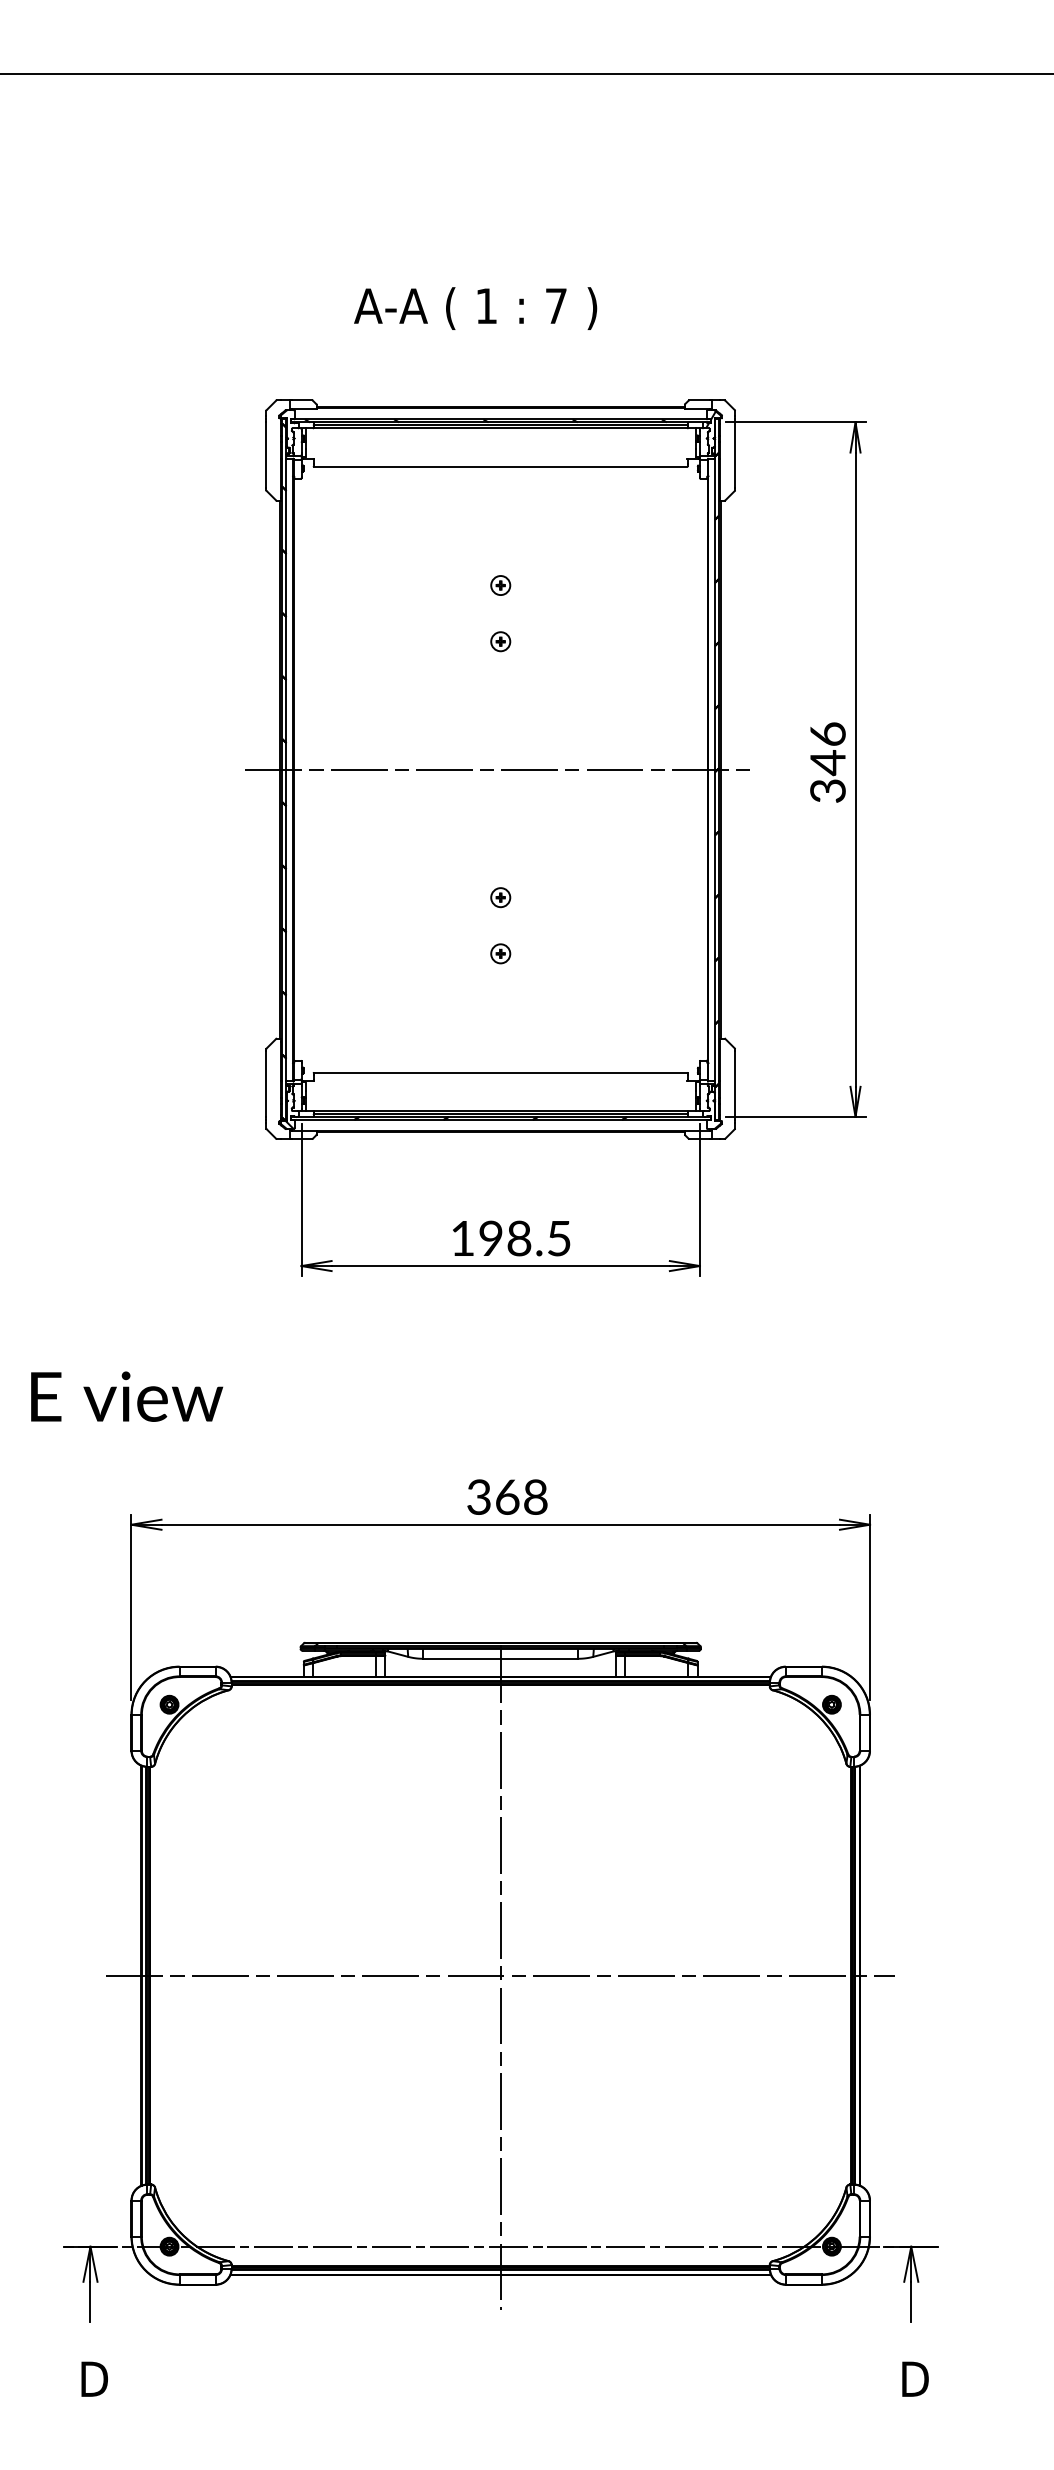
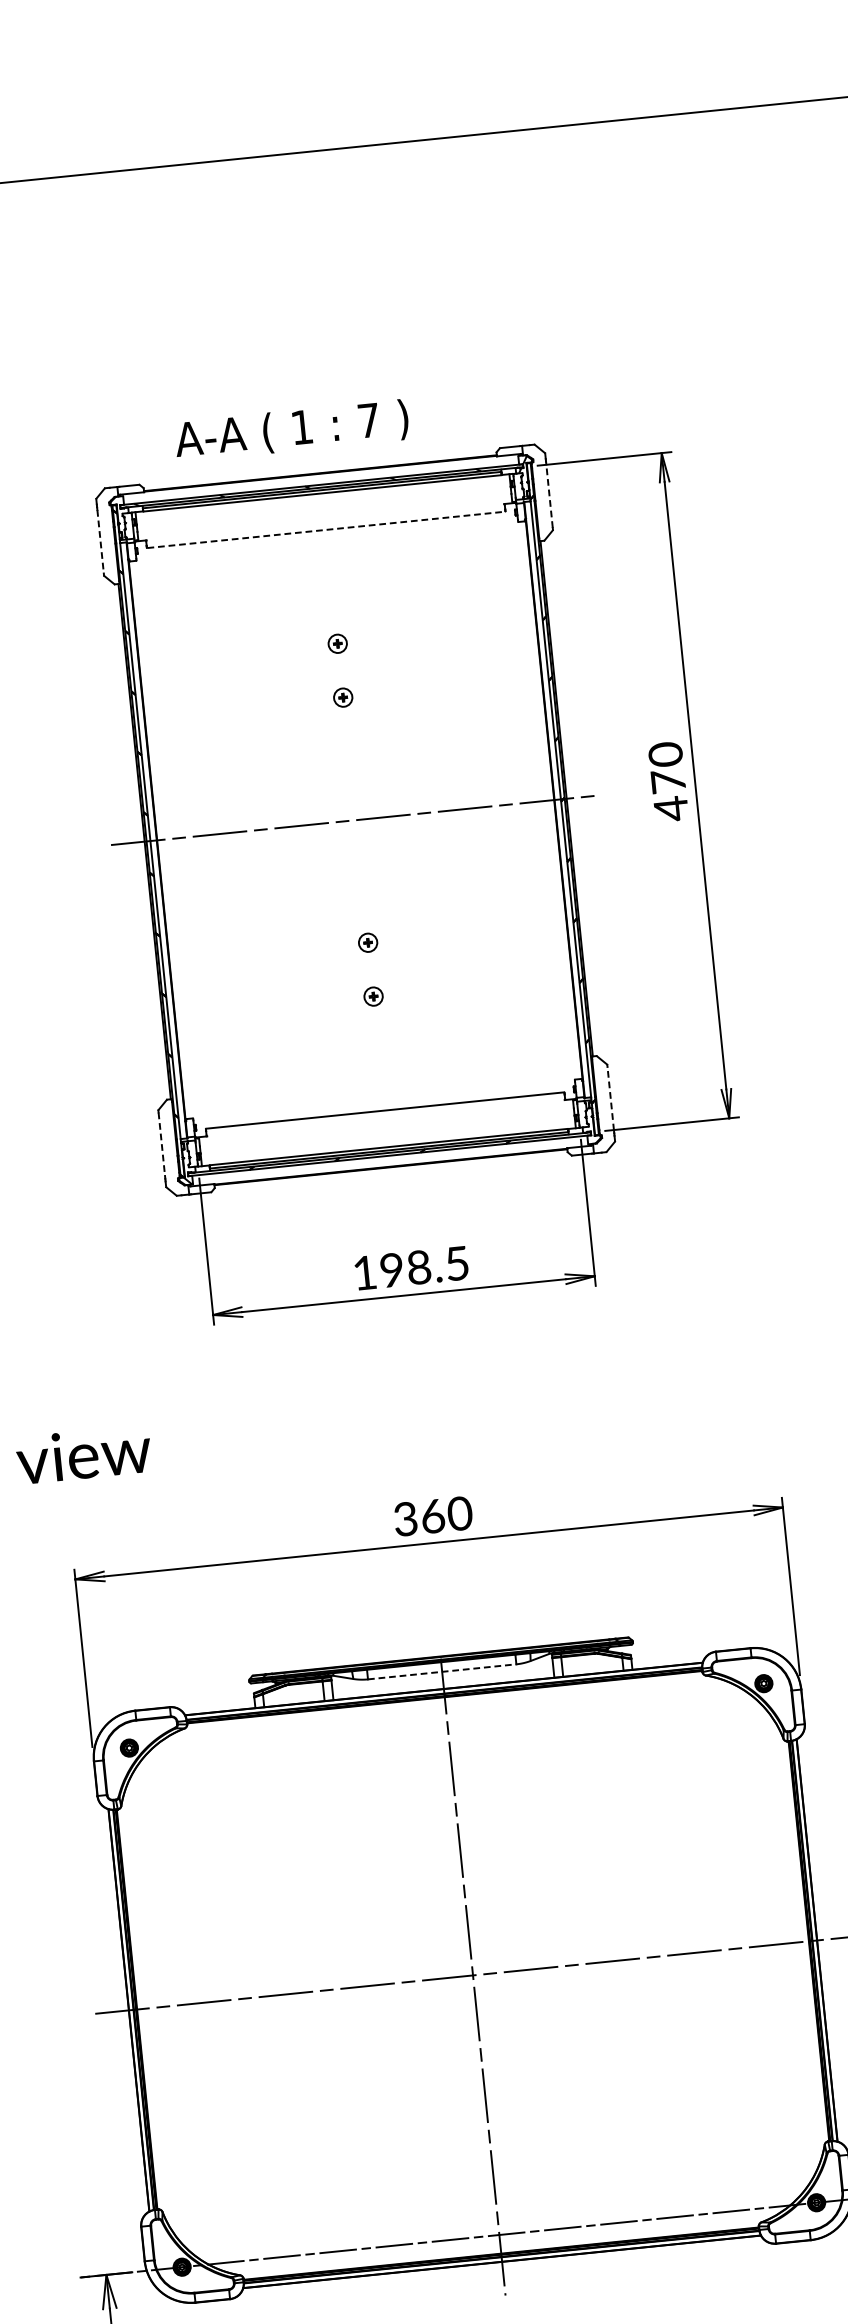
text: (475, 308) -> (291, 430), moved
line: (735, 454) -> (549, 495), solid -> dashed
line: (266, 455) -> (100, 542), solid -> dashed
line: (500, 466) -> (325, 529), solid -> dashed
text: (827, 762) -> (667, 781), 346 -> 470
line: (735, 1083) -> (611, 1097), solid -> dashed
line: (266, 1084) -> (161, 1144), solid -> dashed
text: (535, 1497) -> (459, 1513), 368 -> 360
line: (501, 1658) -> (442, 1671), solid -> dashed

